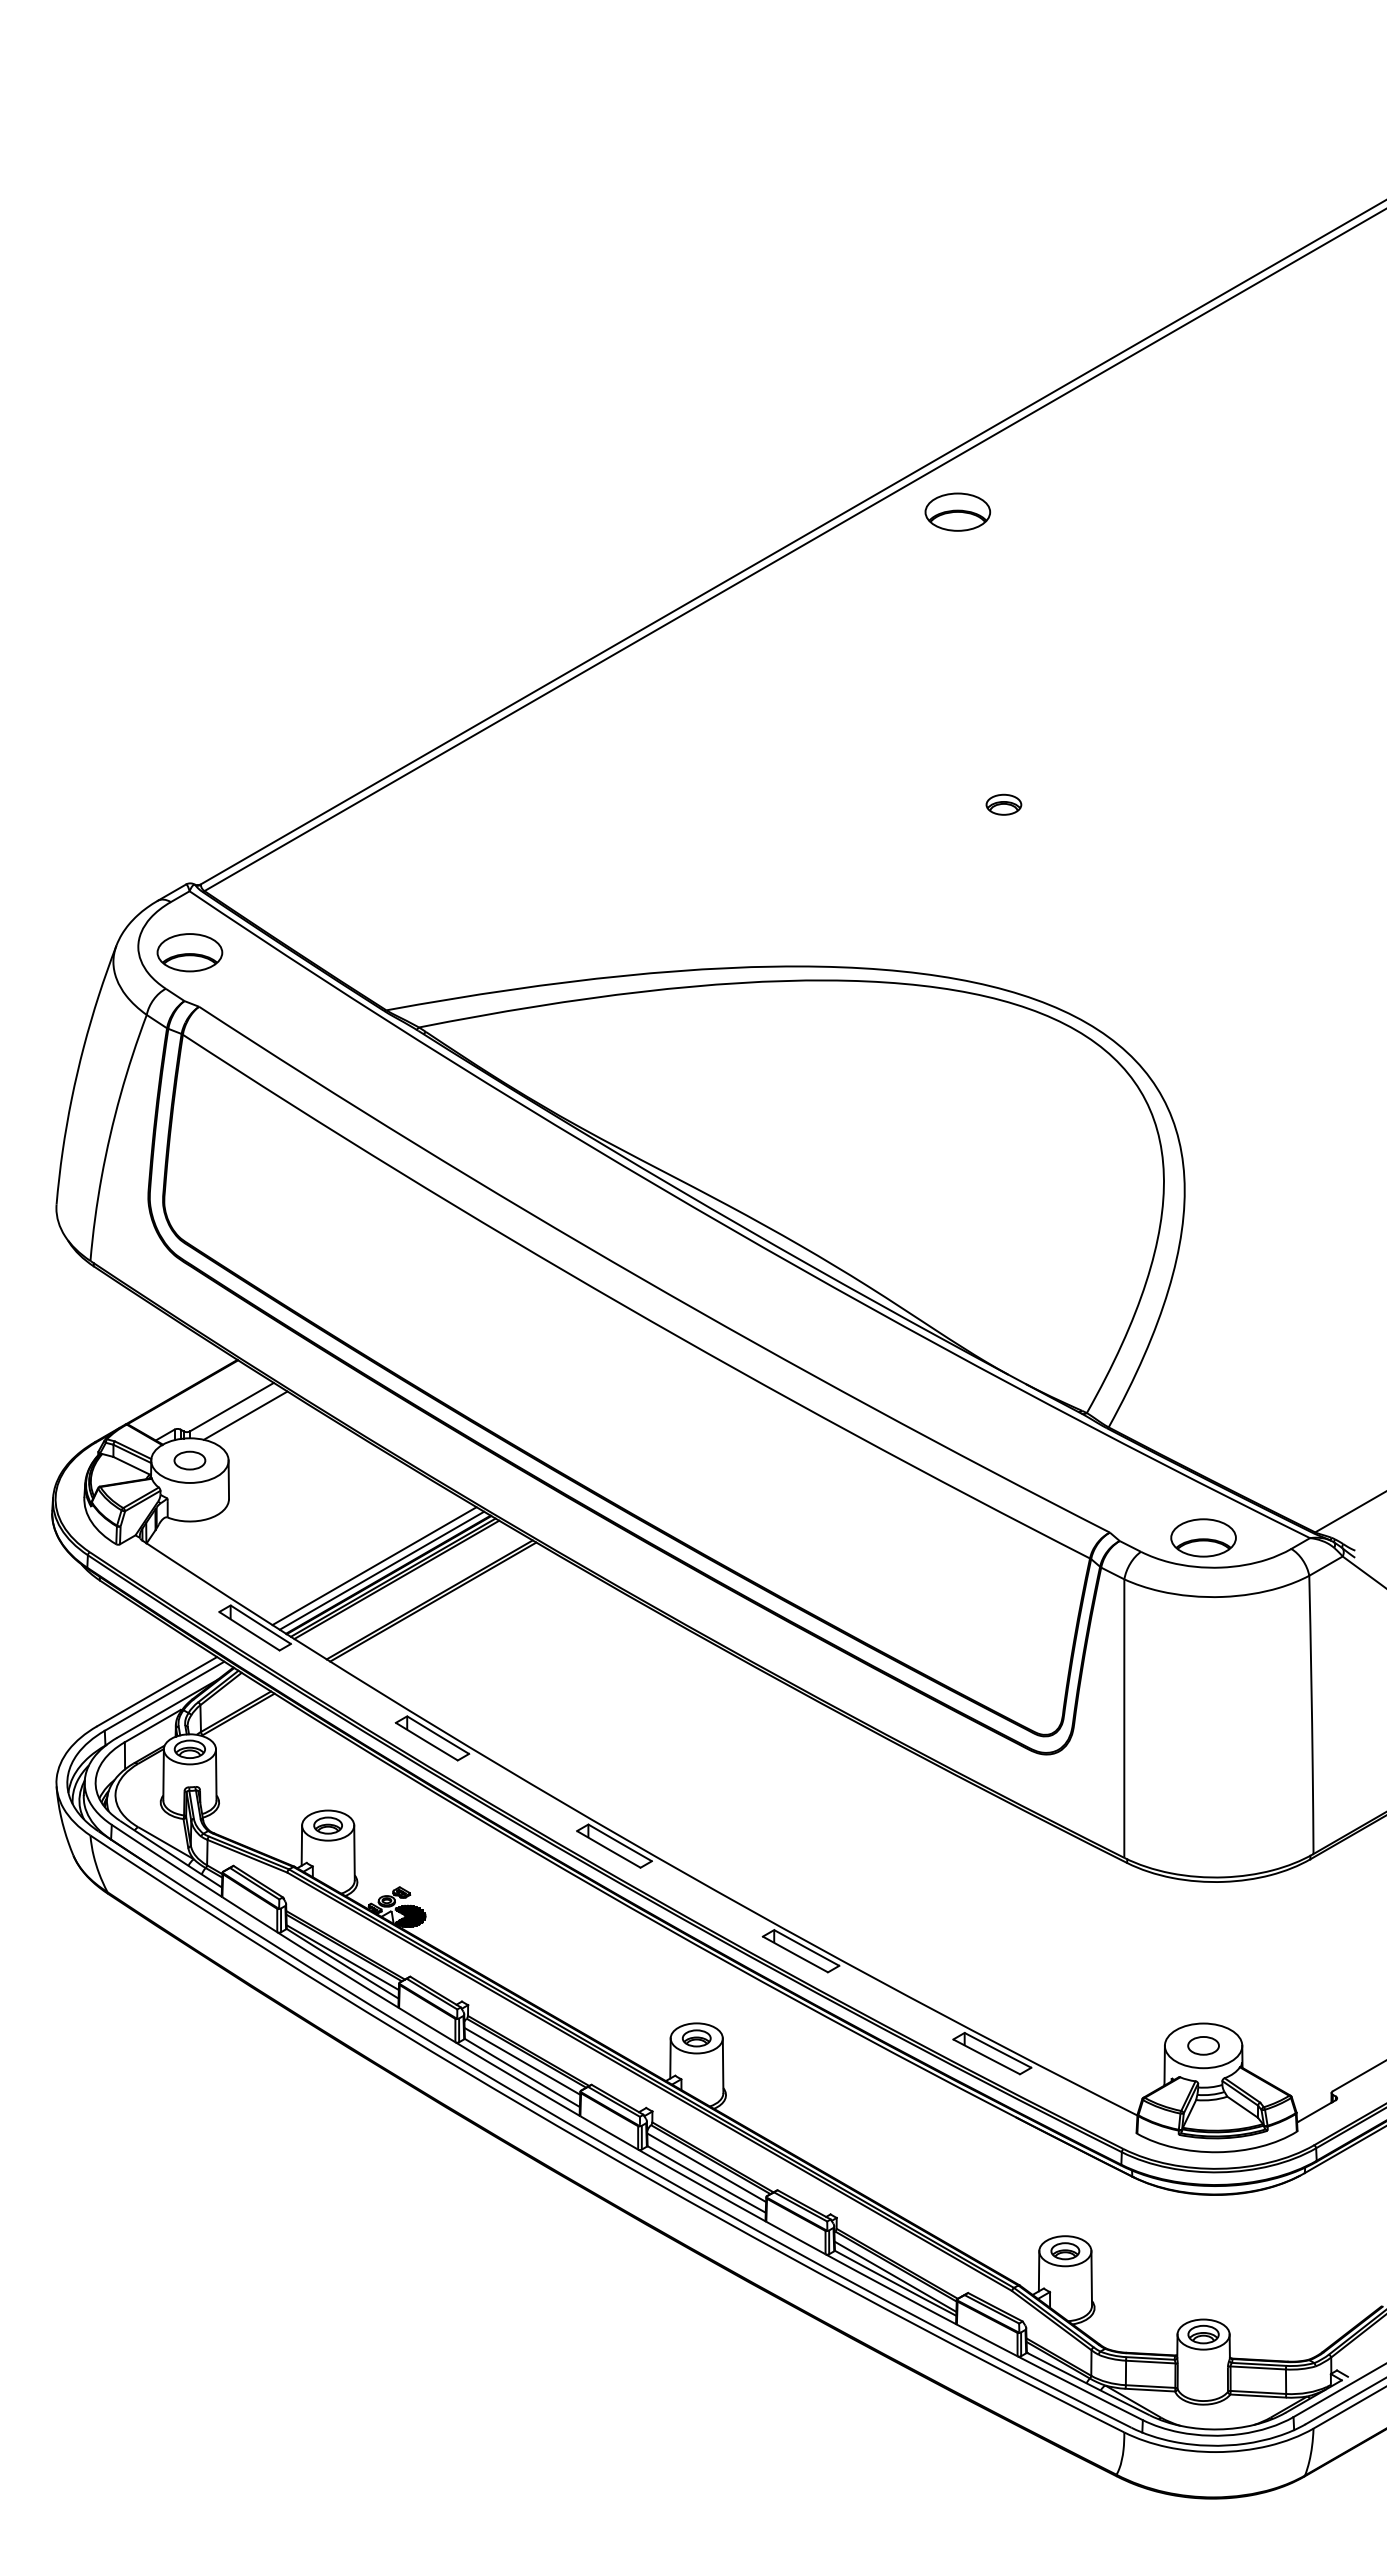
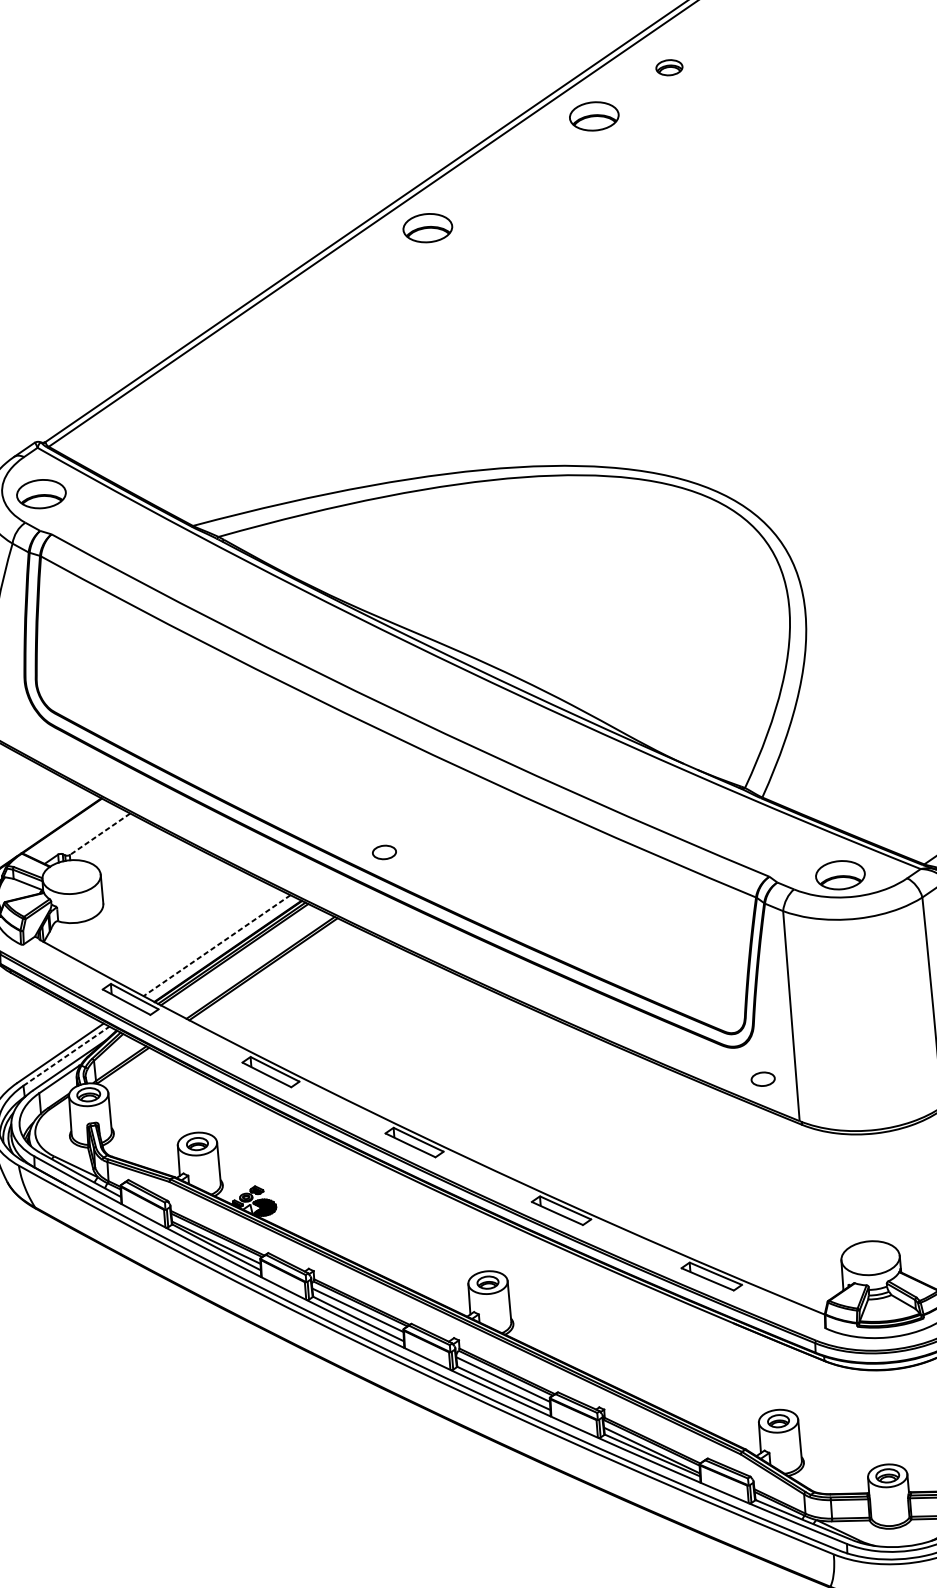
part: (726, 641) -> (427, 227), added
part: (1003, 804) -> (669, 67), moved
line: (231, 1407) -> (99, 834), solid -> dashed
line: (245, 1415) -> (110, 839), removed
part: (189, 1460) -> (384, 852), moved
line: (374, 1566) -> (217, 945), solid -> dashed
line: (381, 1570) -> (222, 948), removed
line: (165, 1696) -> (67, 1056), solid -> dashed
part: (1203, 2045) -> (763, 1078), moved

